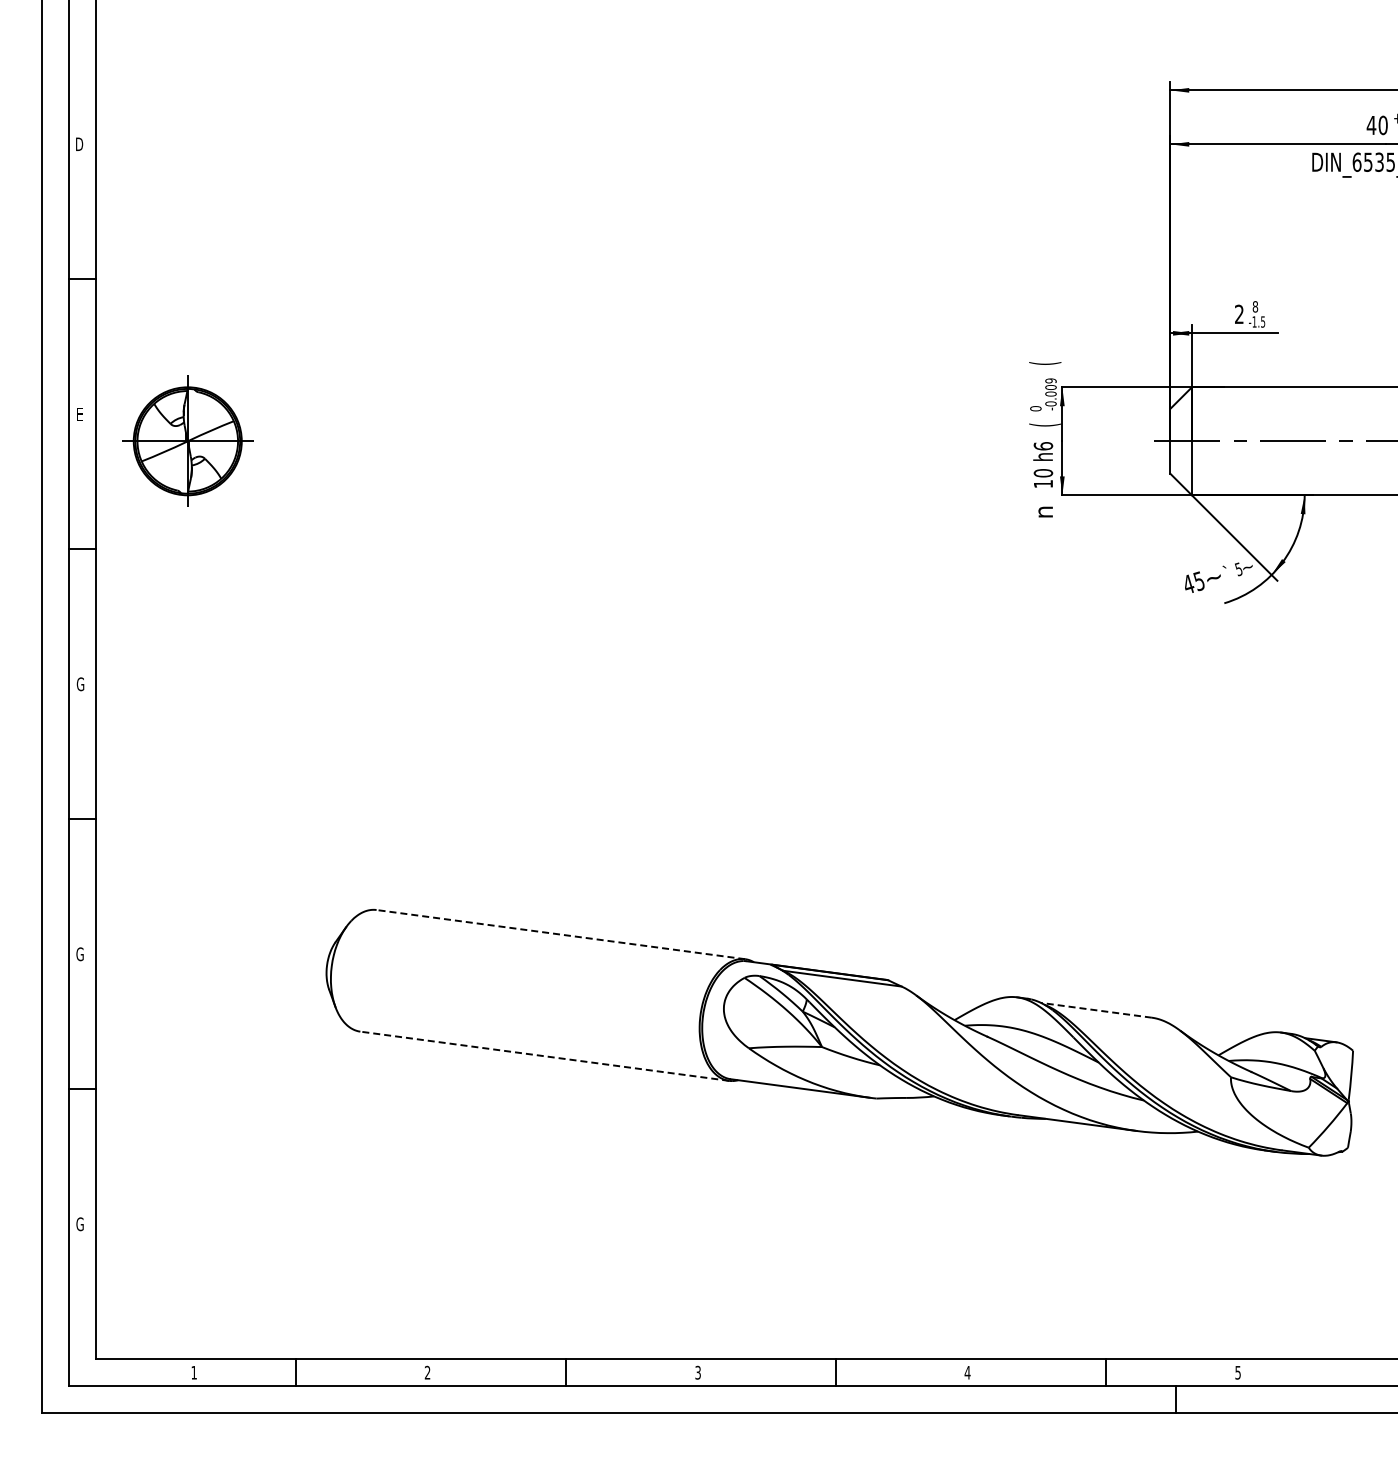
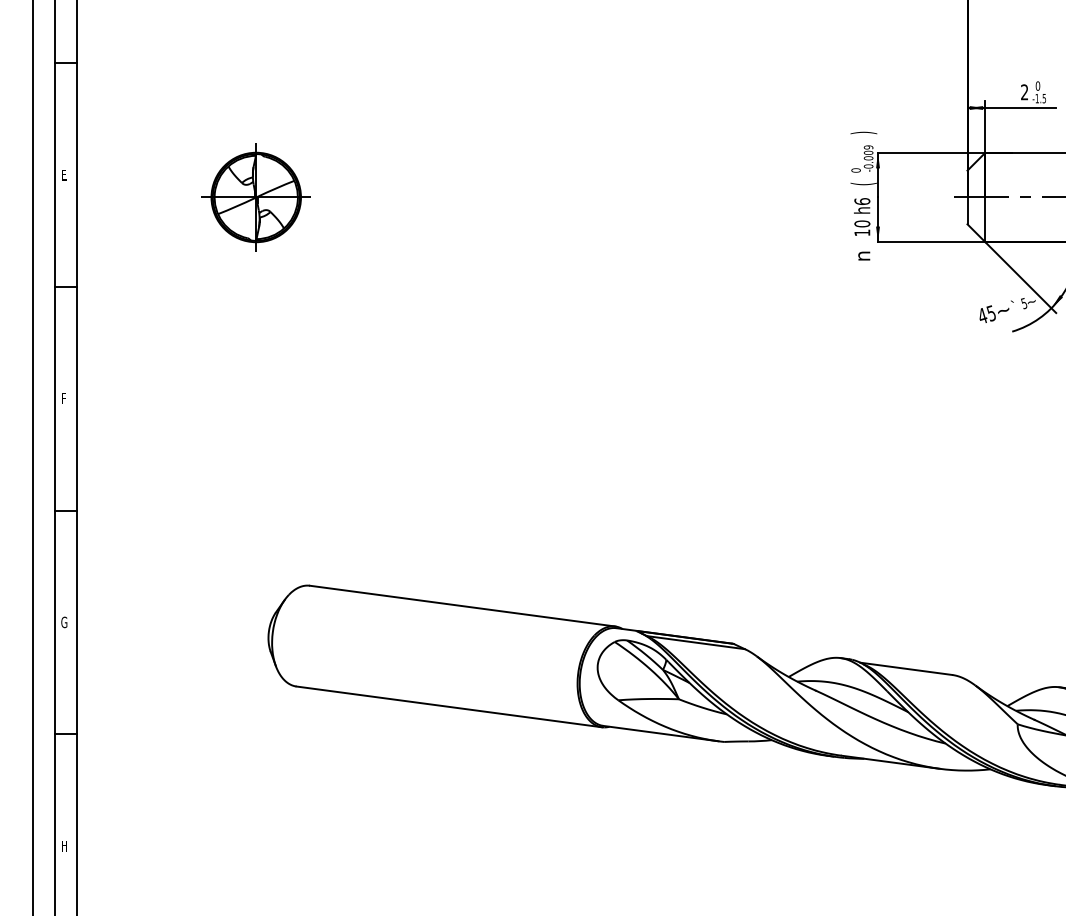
text: (1255, 306) -> (1038, 85), 8 -> 0
text: (1045, 363) -> (864, 133), ( -> )
part: (187, 440) -> (256, 196), moved
text: (80, 684) -> (64, 398), G -> F
line: (560, 934) -> (462, 606), dashed -> solid
line: (1096, 1010) -> (906, 668), dashed -> solid
line: (544, 1056) -> (449, 707), dashed -> solid
text: (79, 1224) -> (63, 846), G -> H

